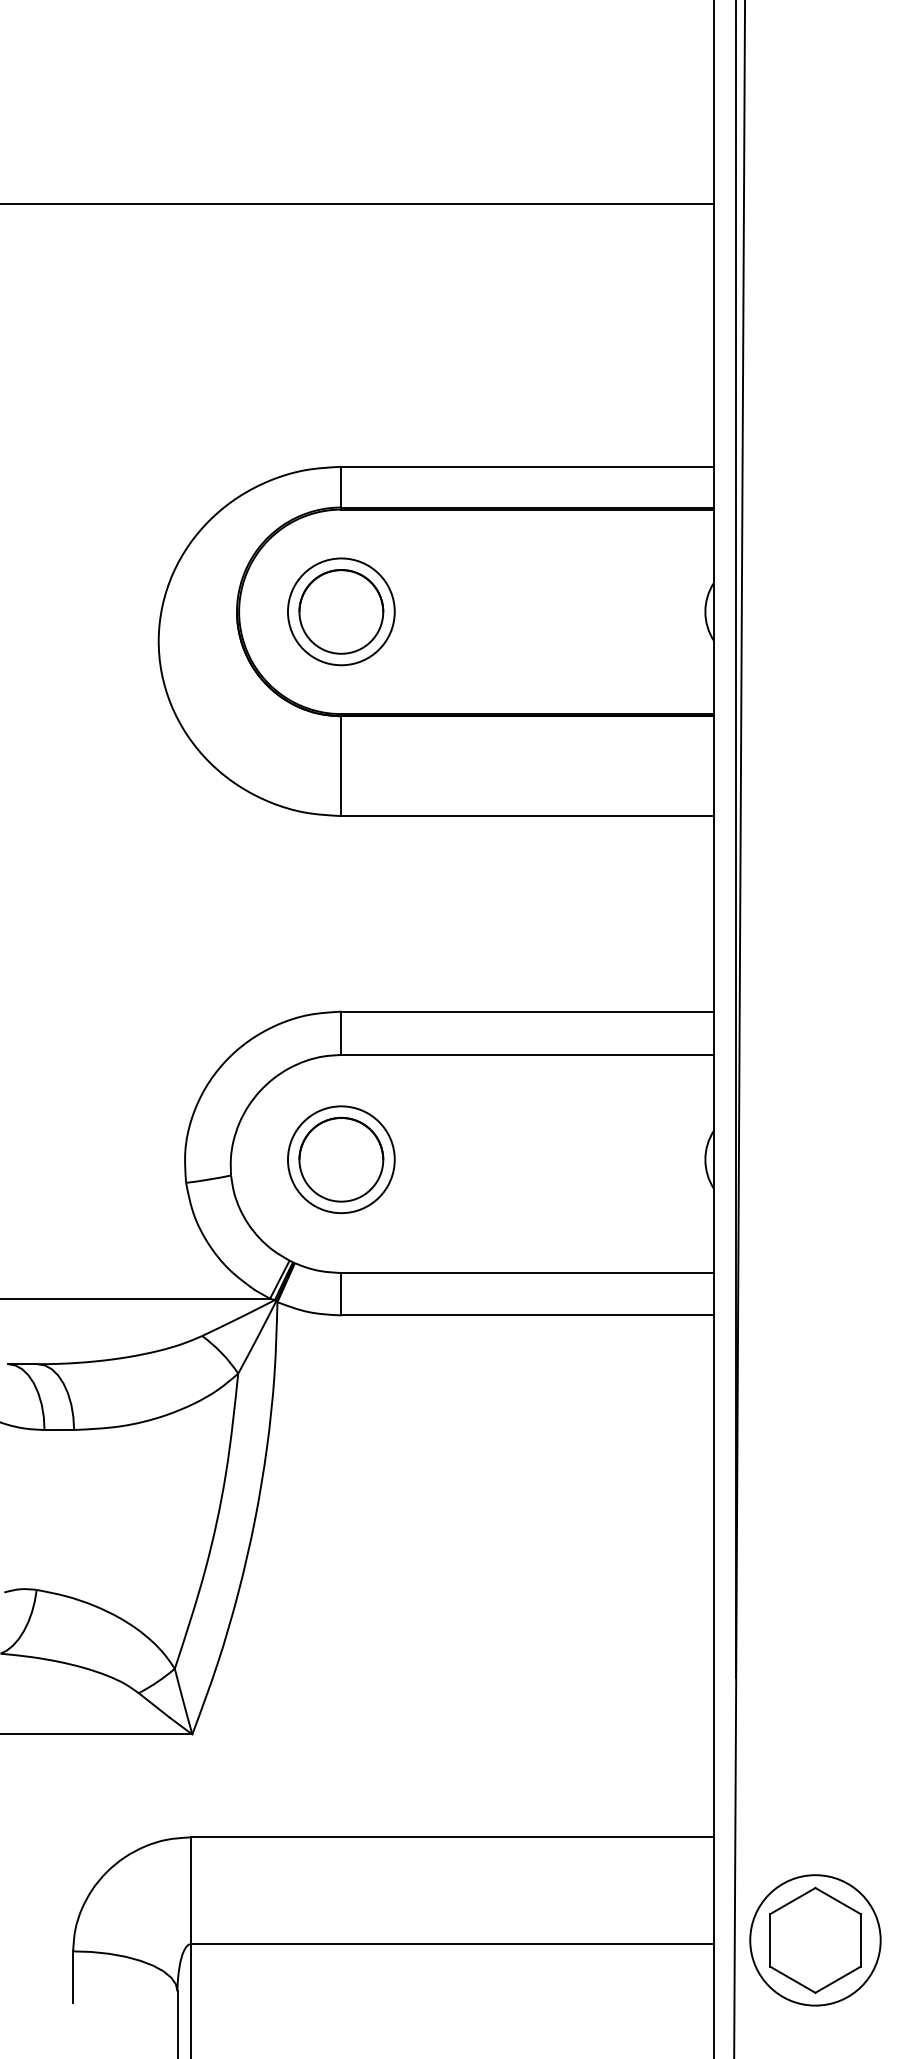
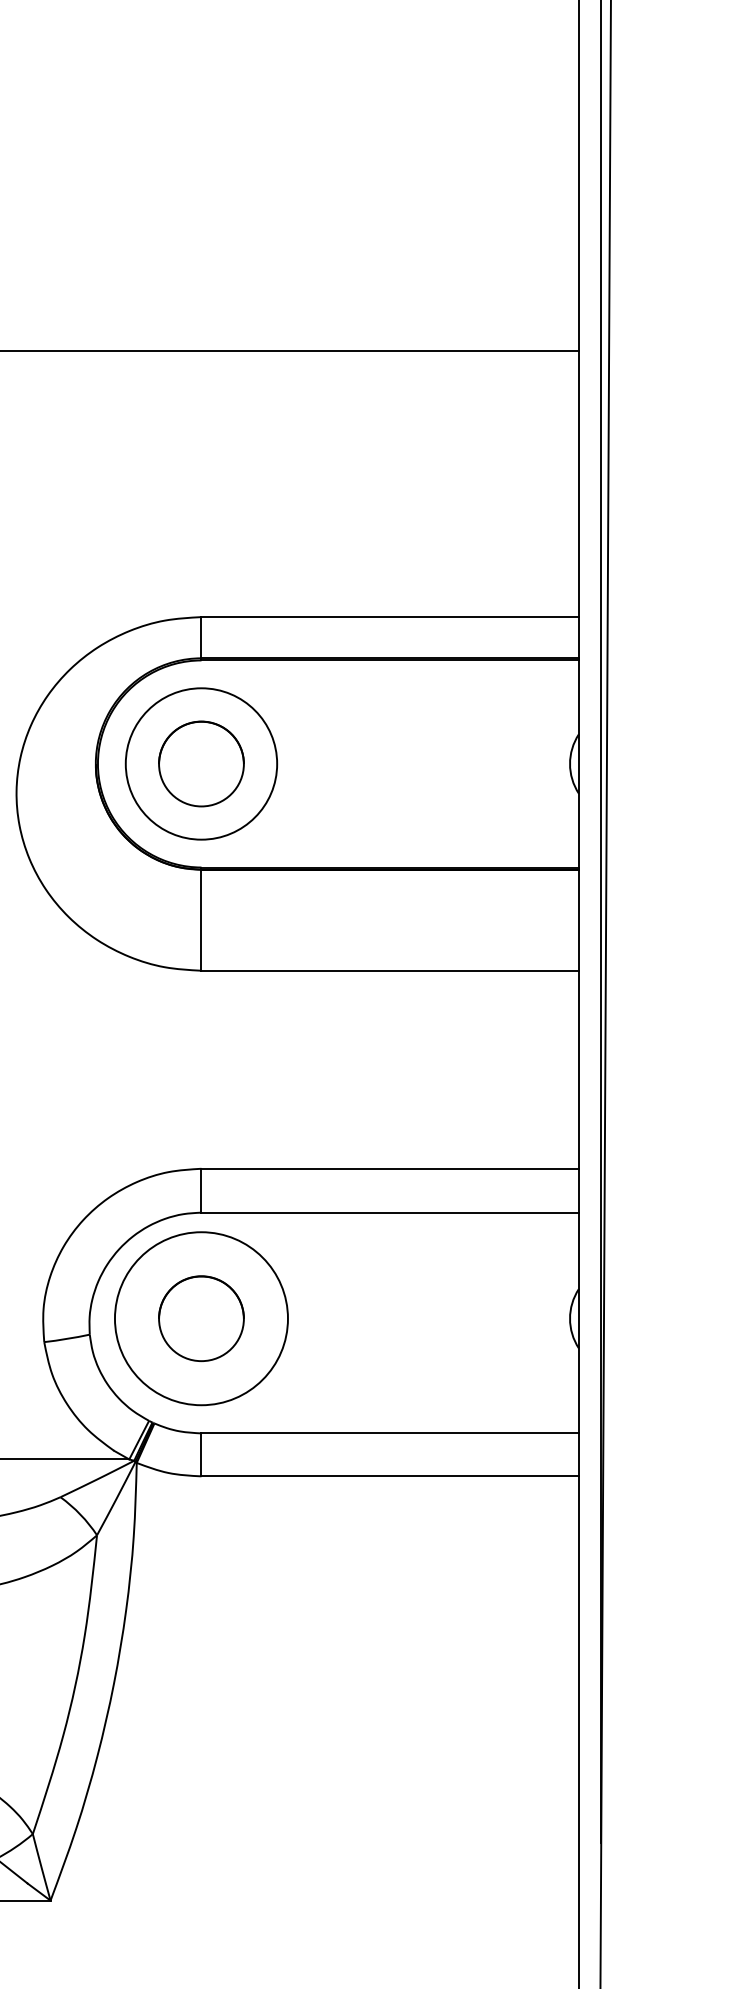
circle: (340, 611) -> (200, 763), size x1.4
circle: (340, 1159) -> (200, 1318), size x1.6

